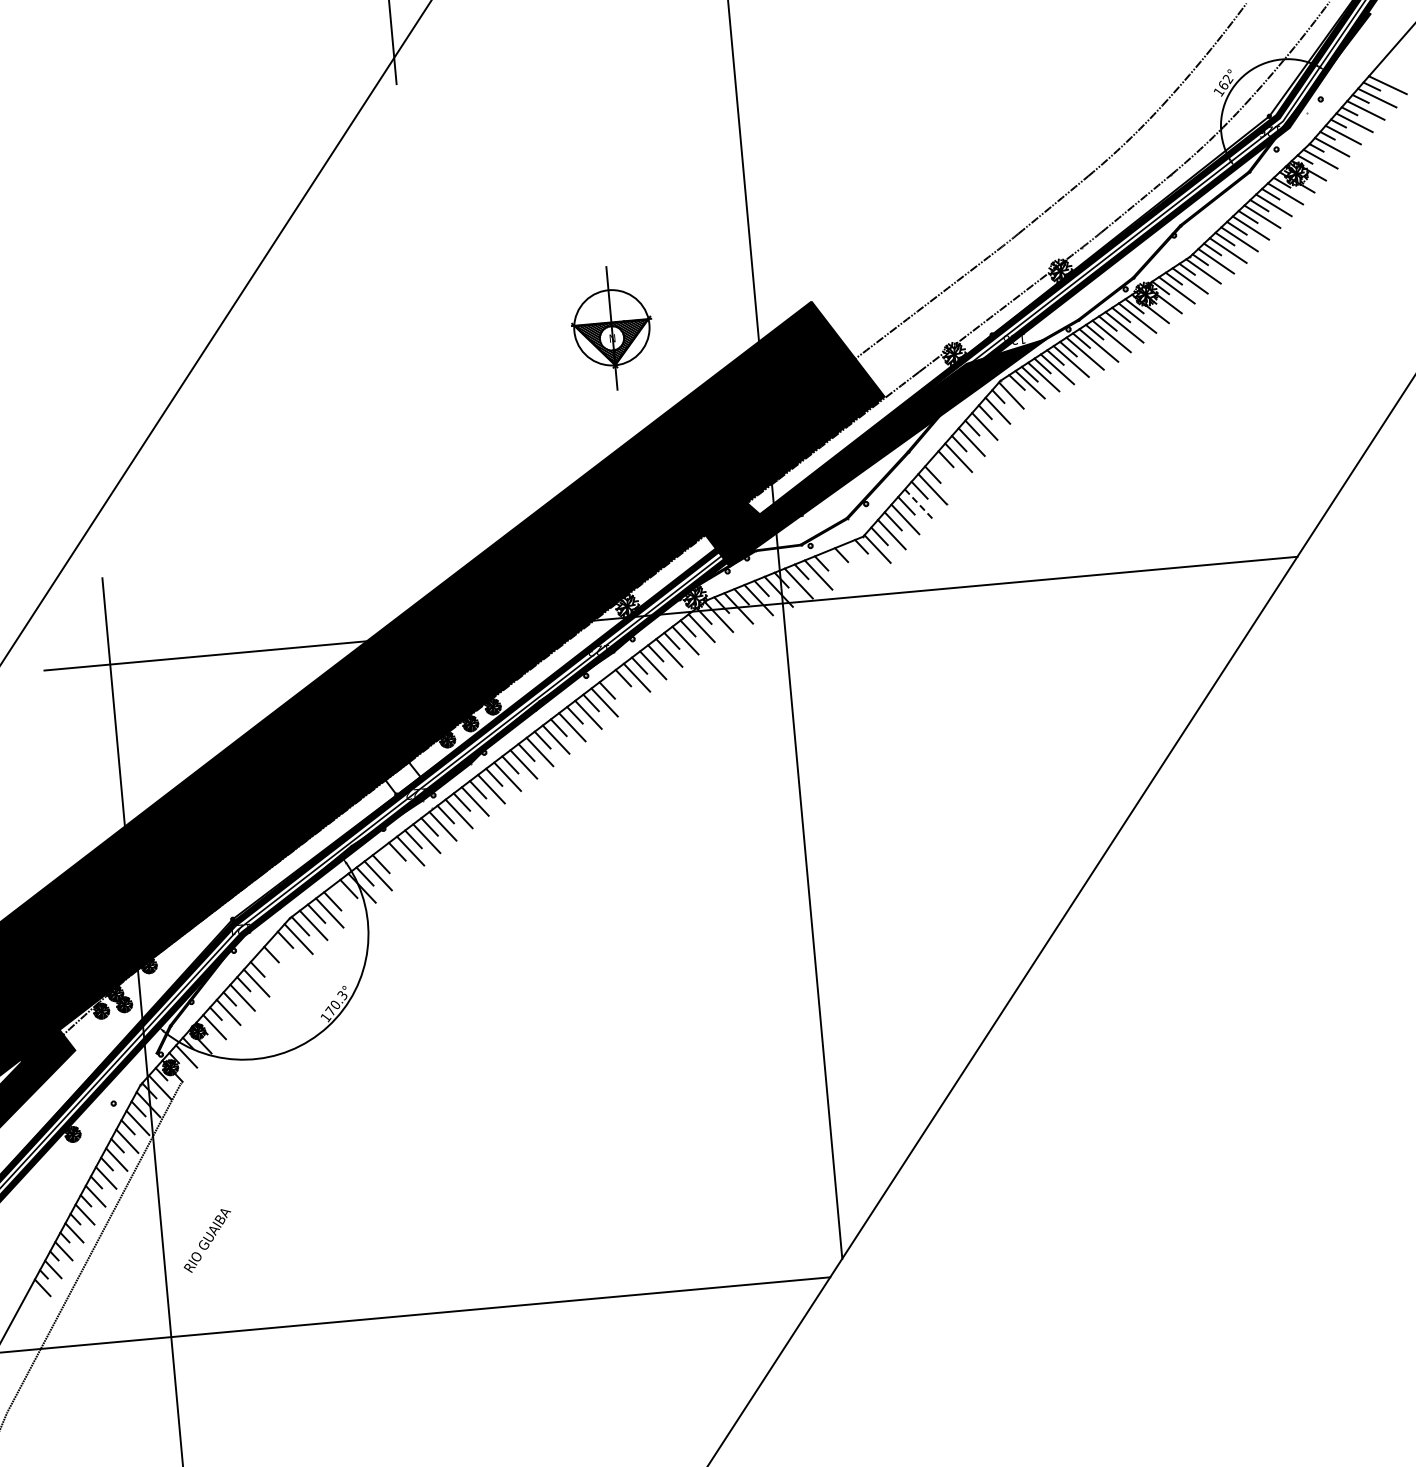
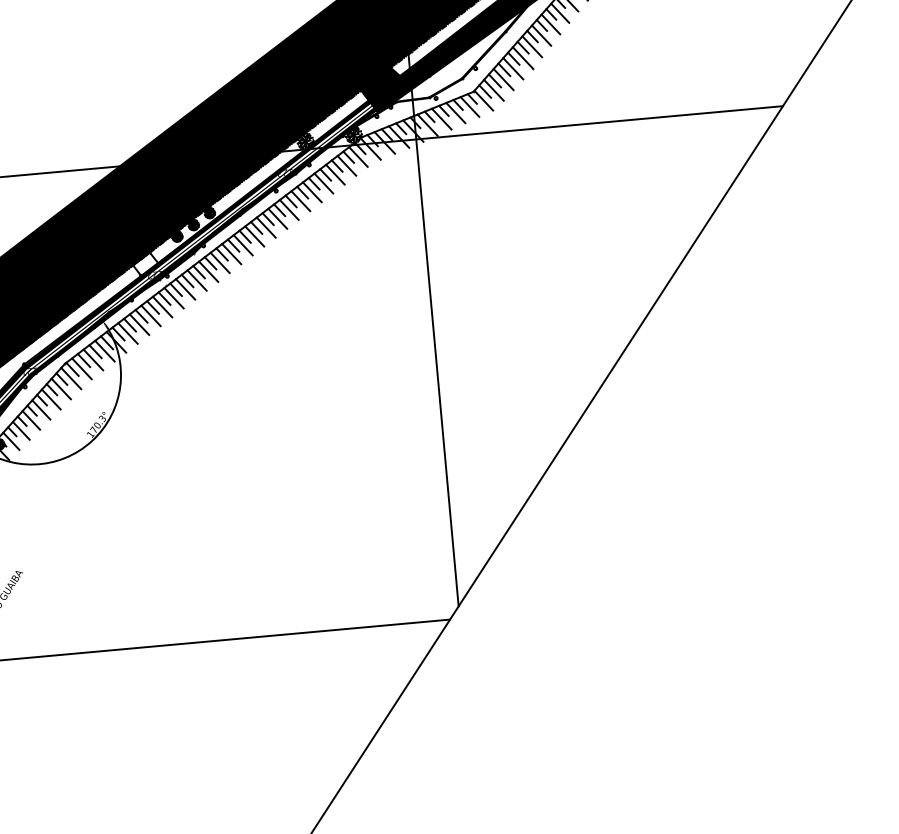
line: (945, 473) -> (532, 46), added
line: (919, 504) -> (513, 68), dashed -> solid
line: (858, 557) -> (470, 106), added
line: (837, 566) -> (455, 113), added
line: (620, 690) -> (300, 201), added
line: (394, 863) -> (139, 324), added
line: (345, 900) -> (104, 351), added
line: (284, 953) -> (61, 388), added
line: (270, 968) -> (51, 399), added

